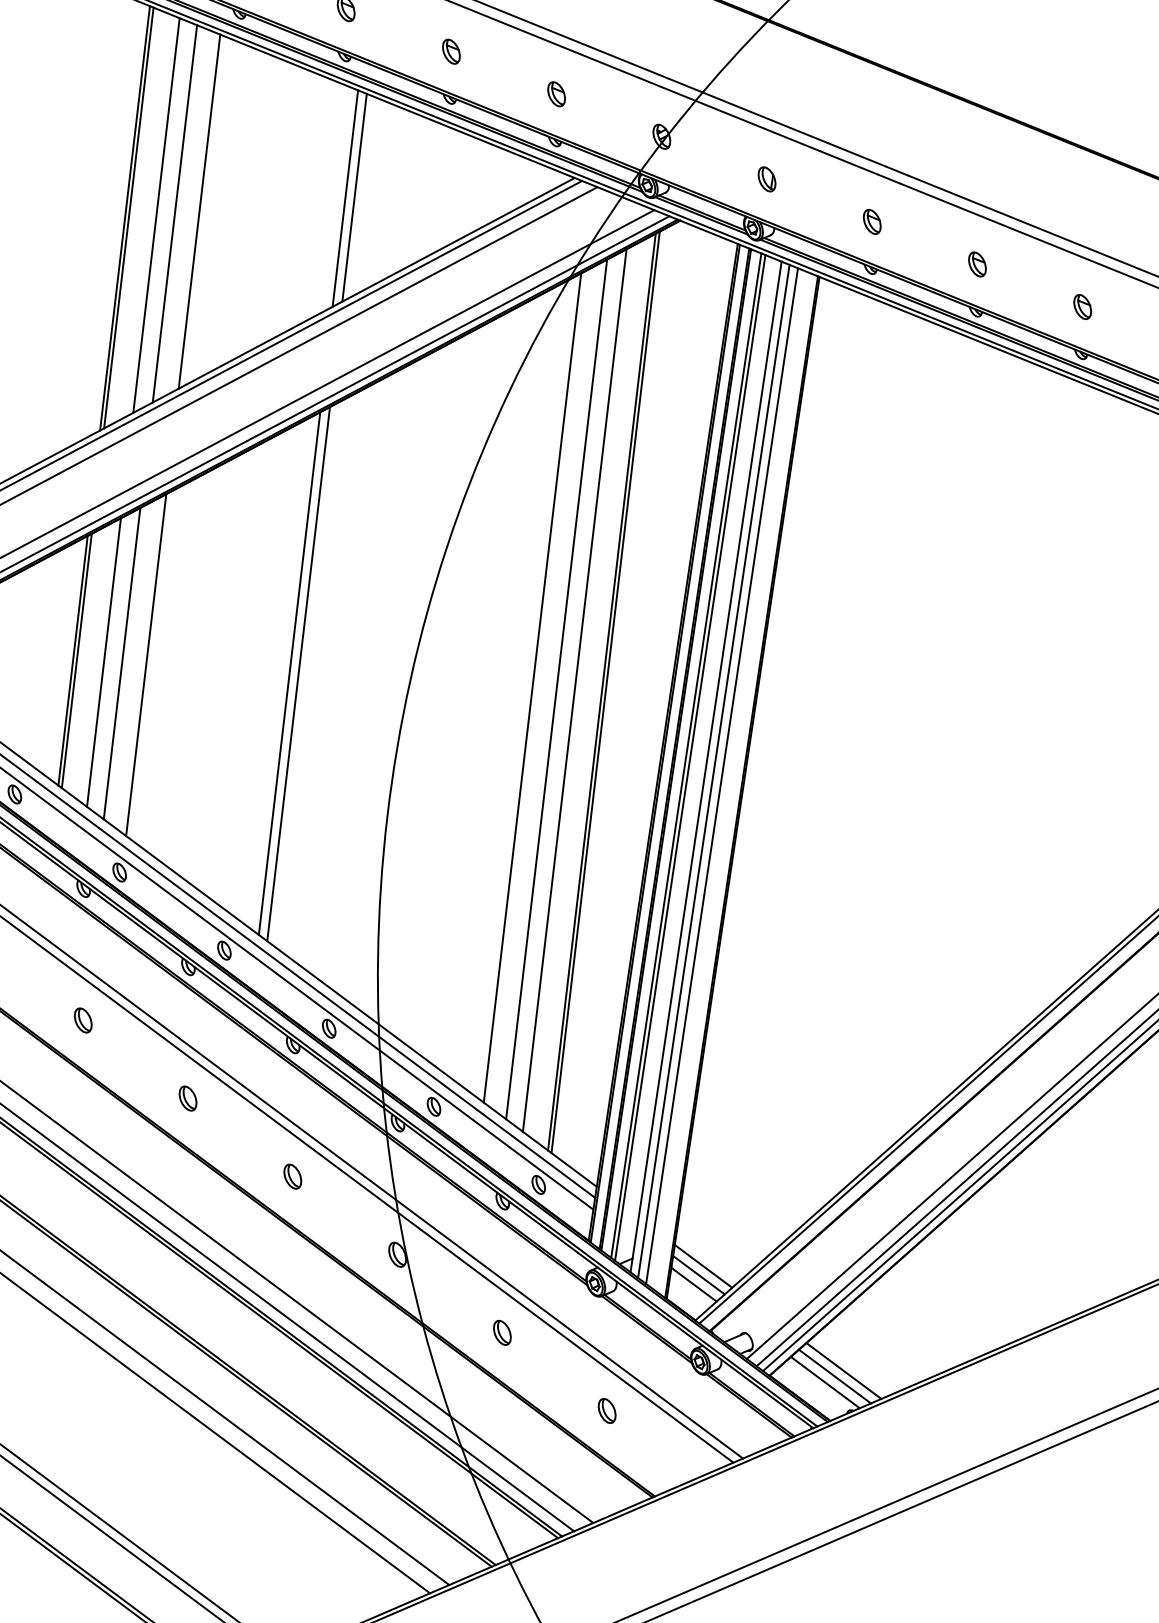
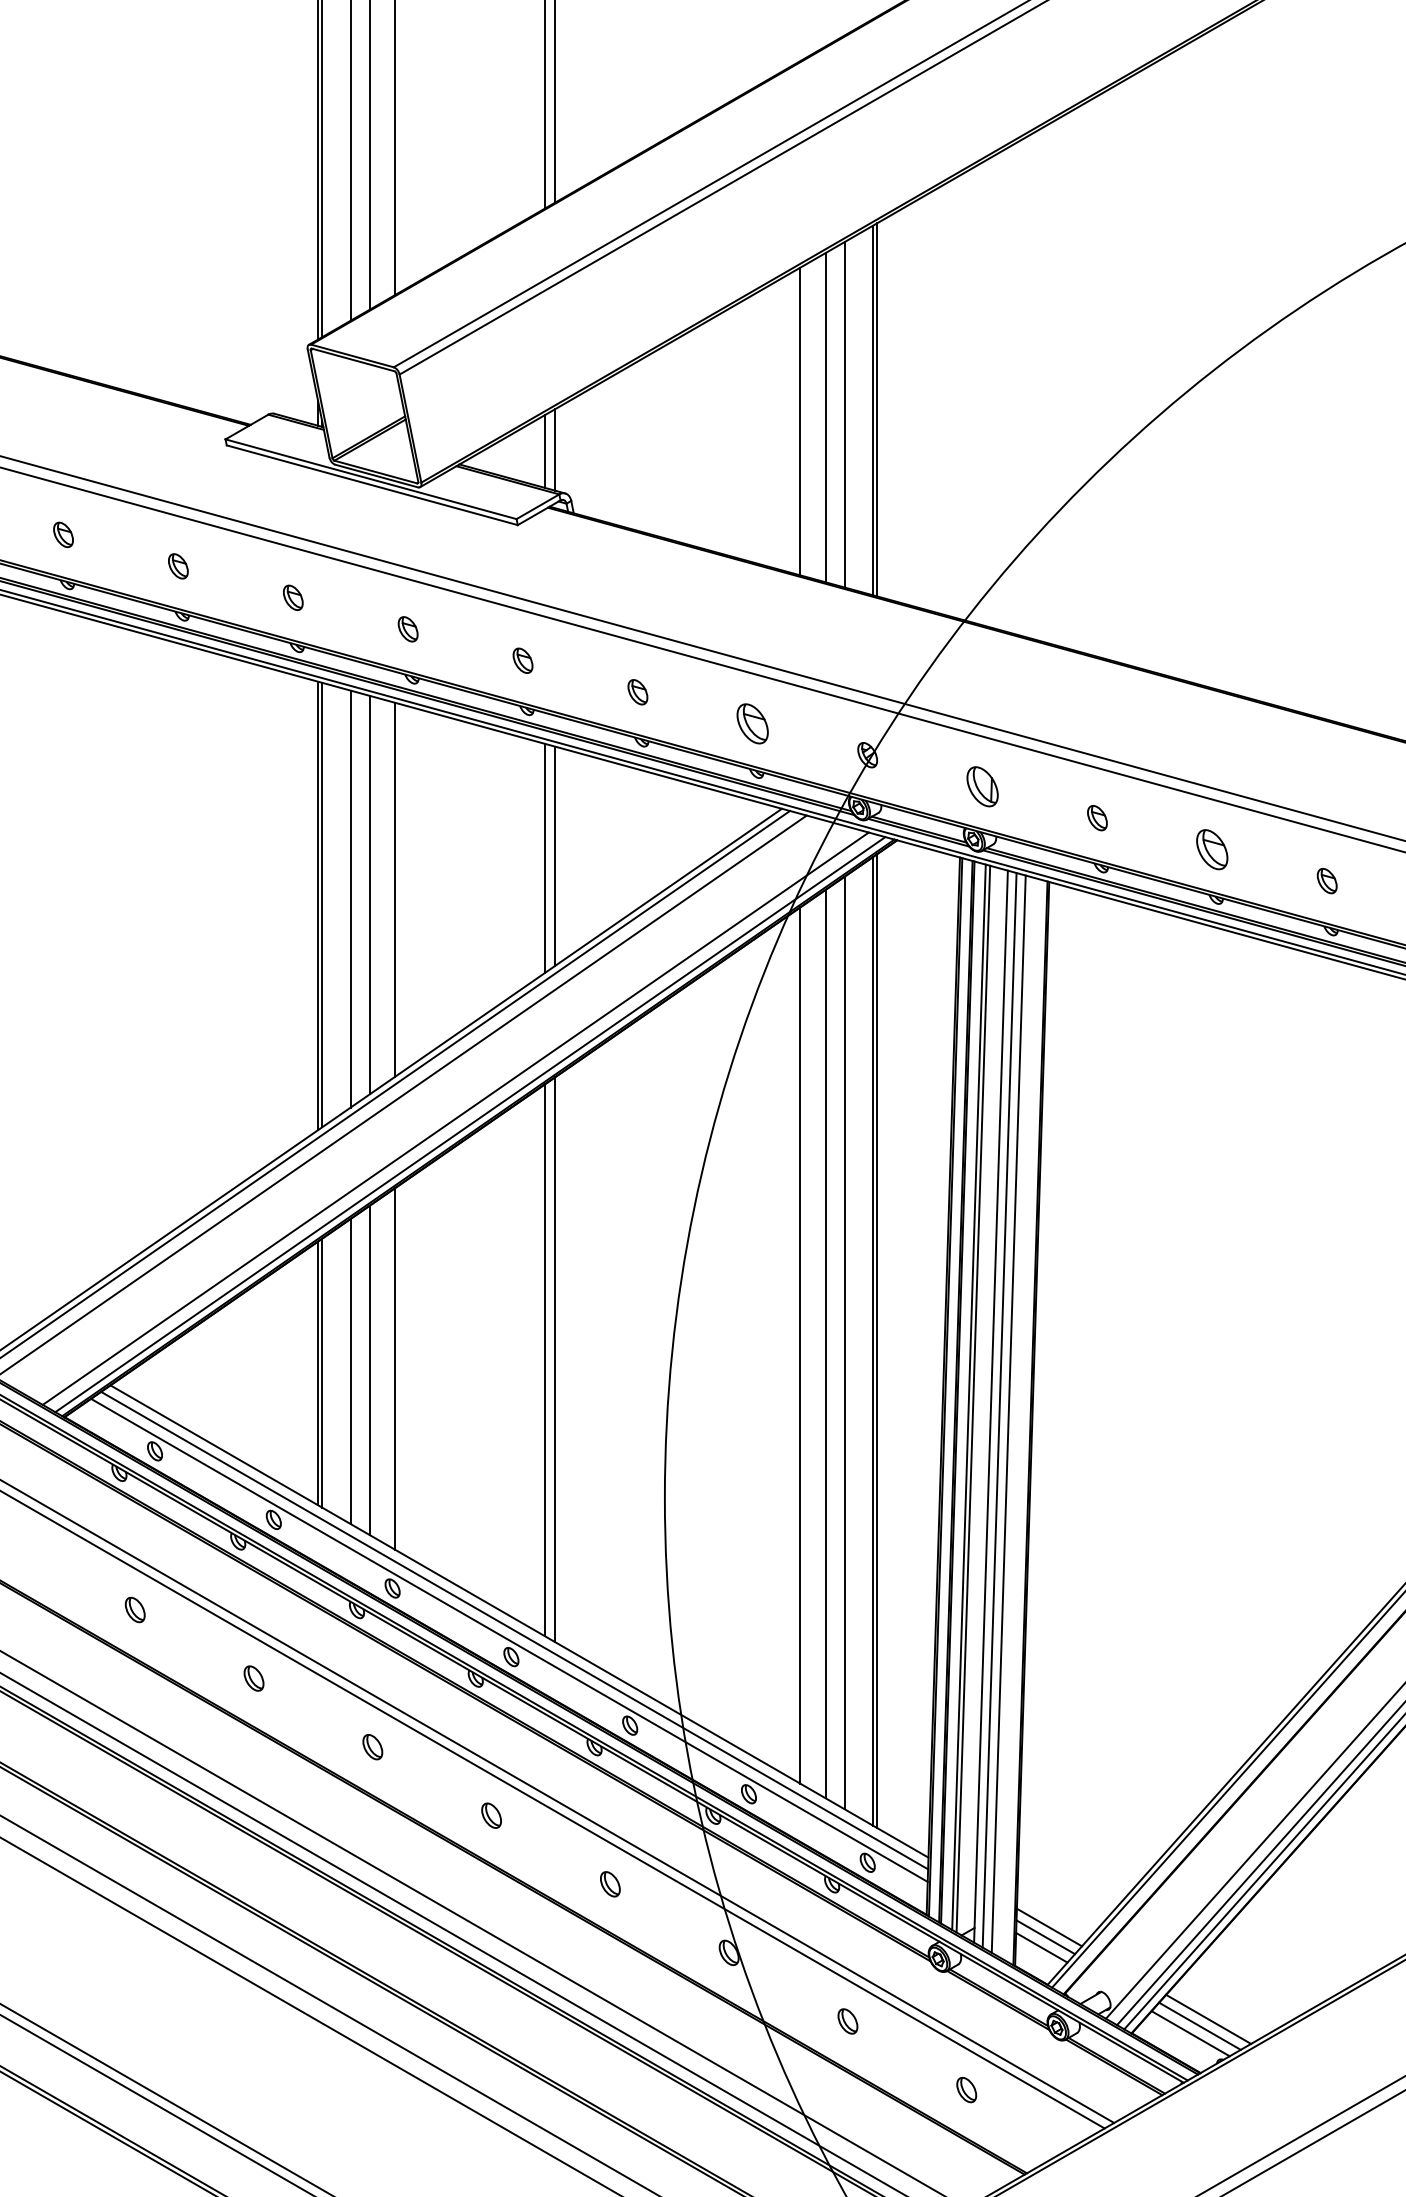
part: (556, 94) -> (752, 723), size x1.6
part: (766, 179) -> (982, 786), size x1.6
part: (977, 264) -> (1212, 849), size x1.6

